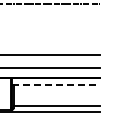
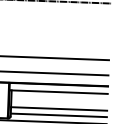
line: (55, 84) -> (58, 91), dashed -> solid
line: (56, 99) -> (58, 108), added

